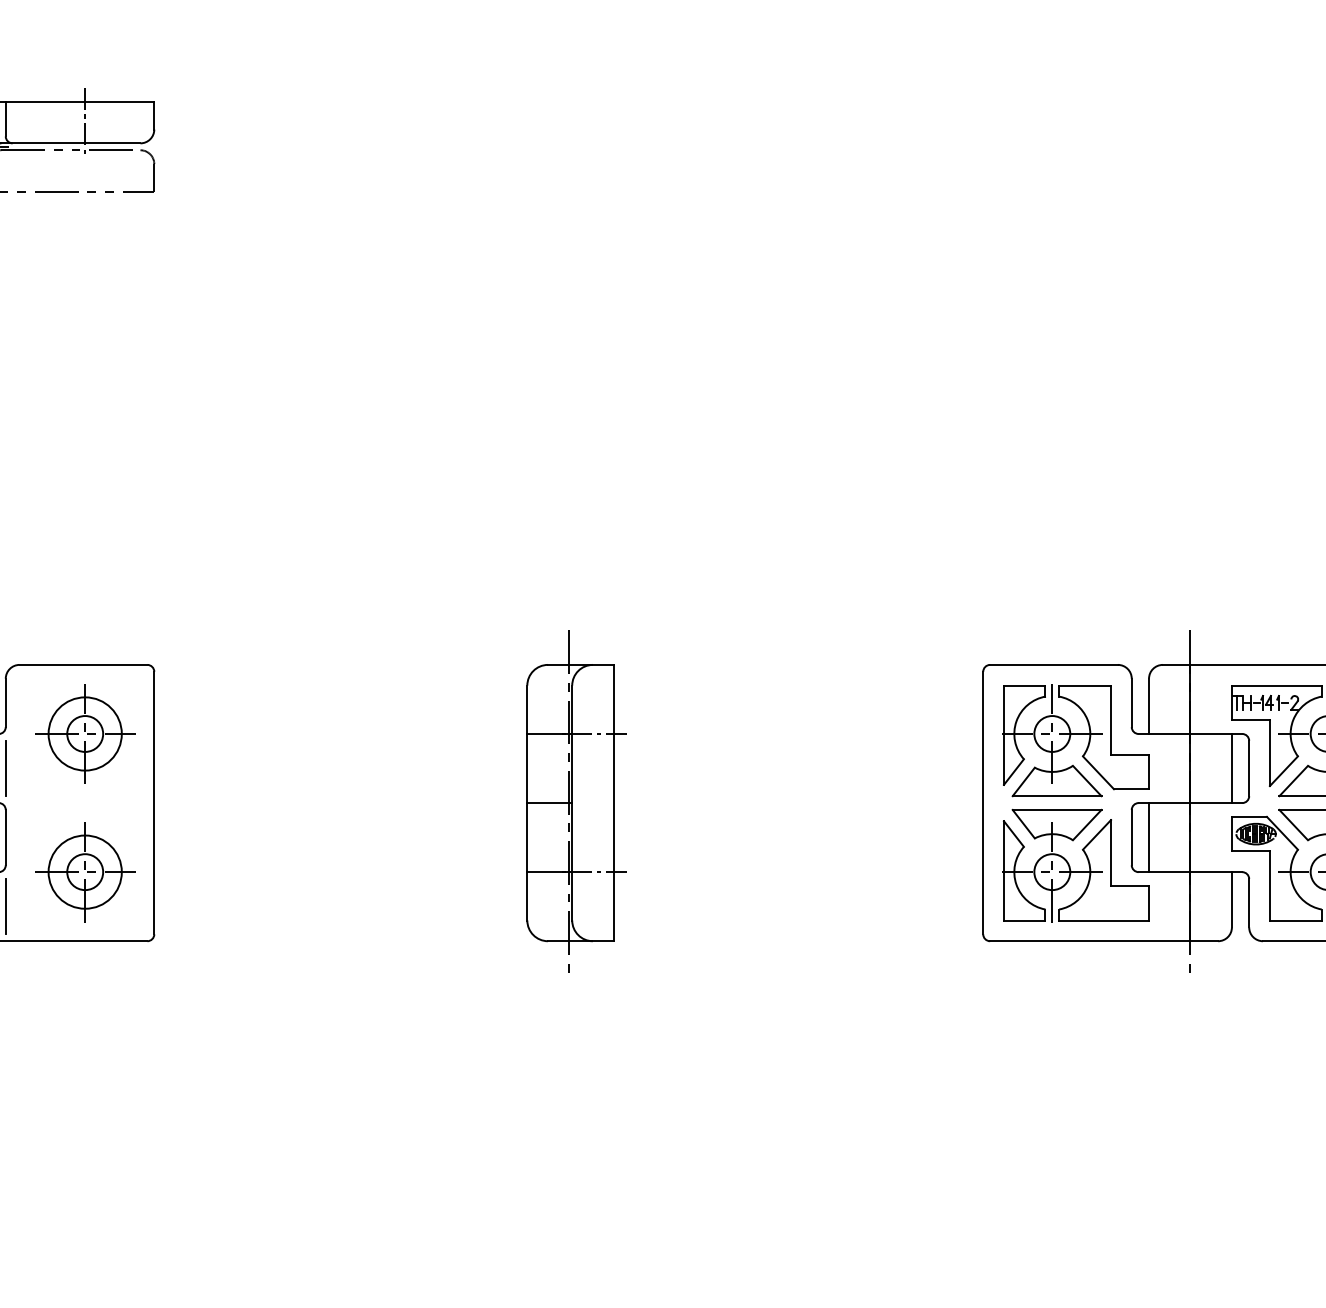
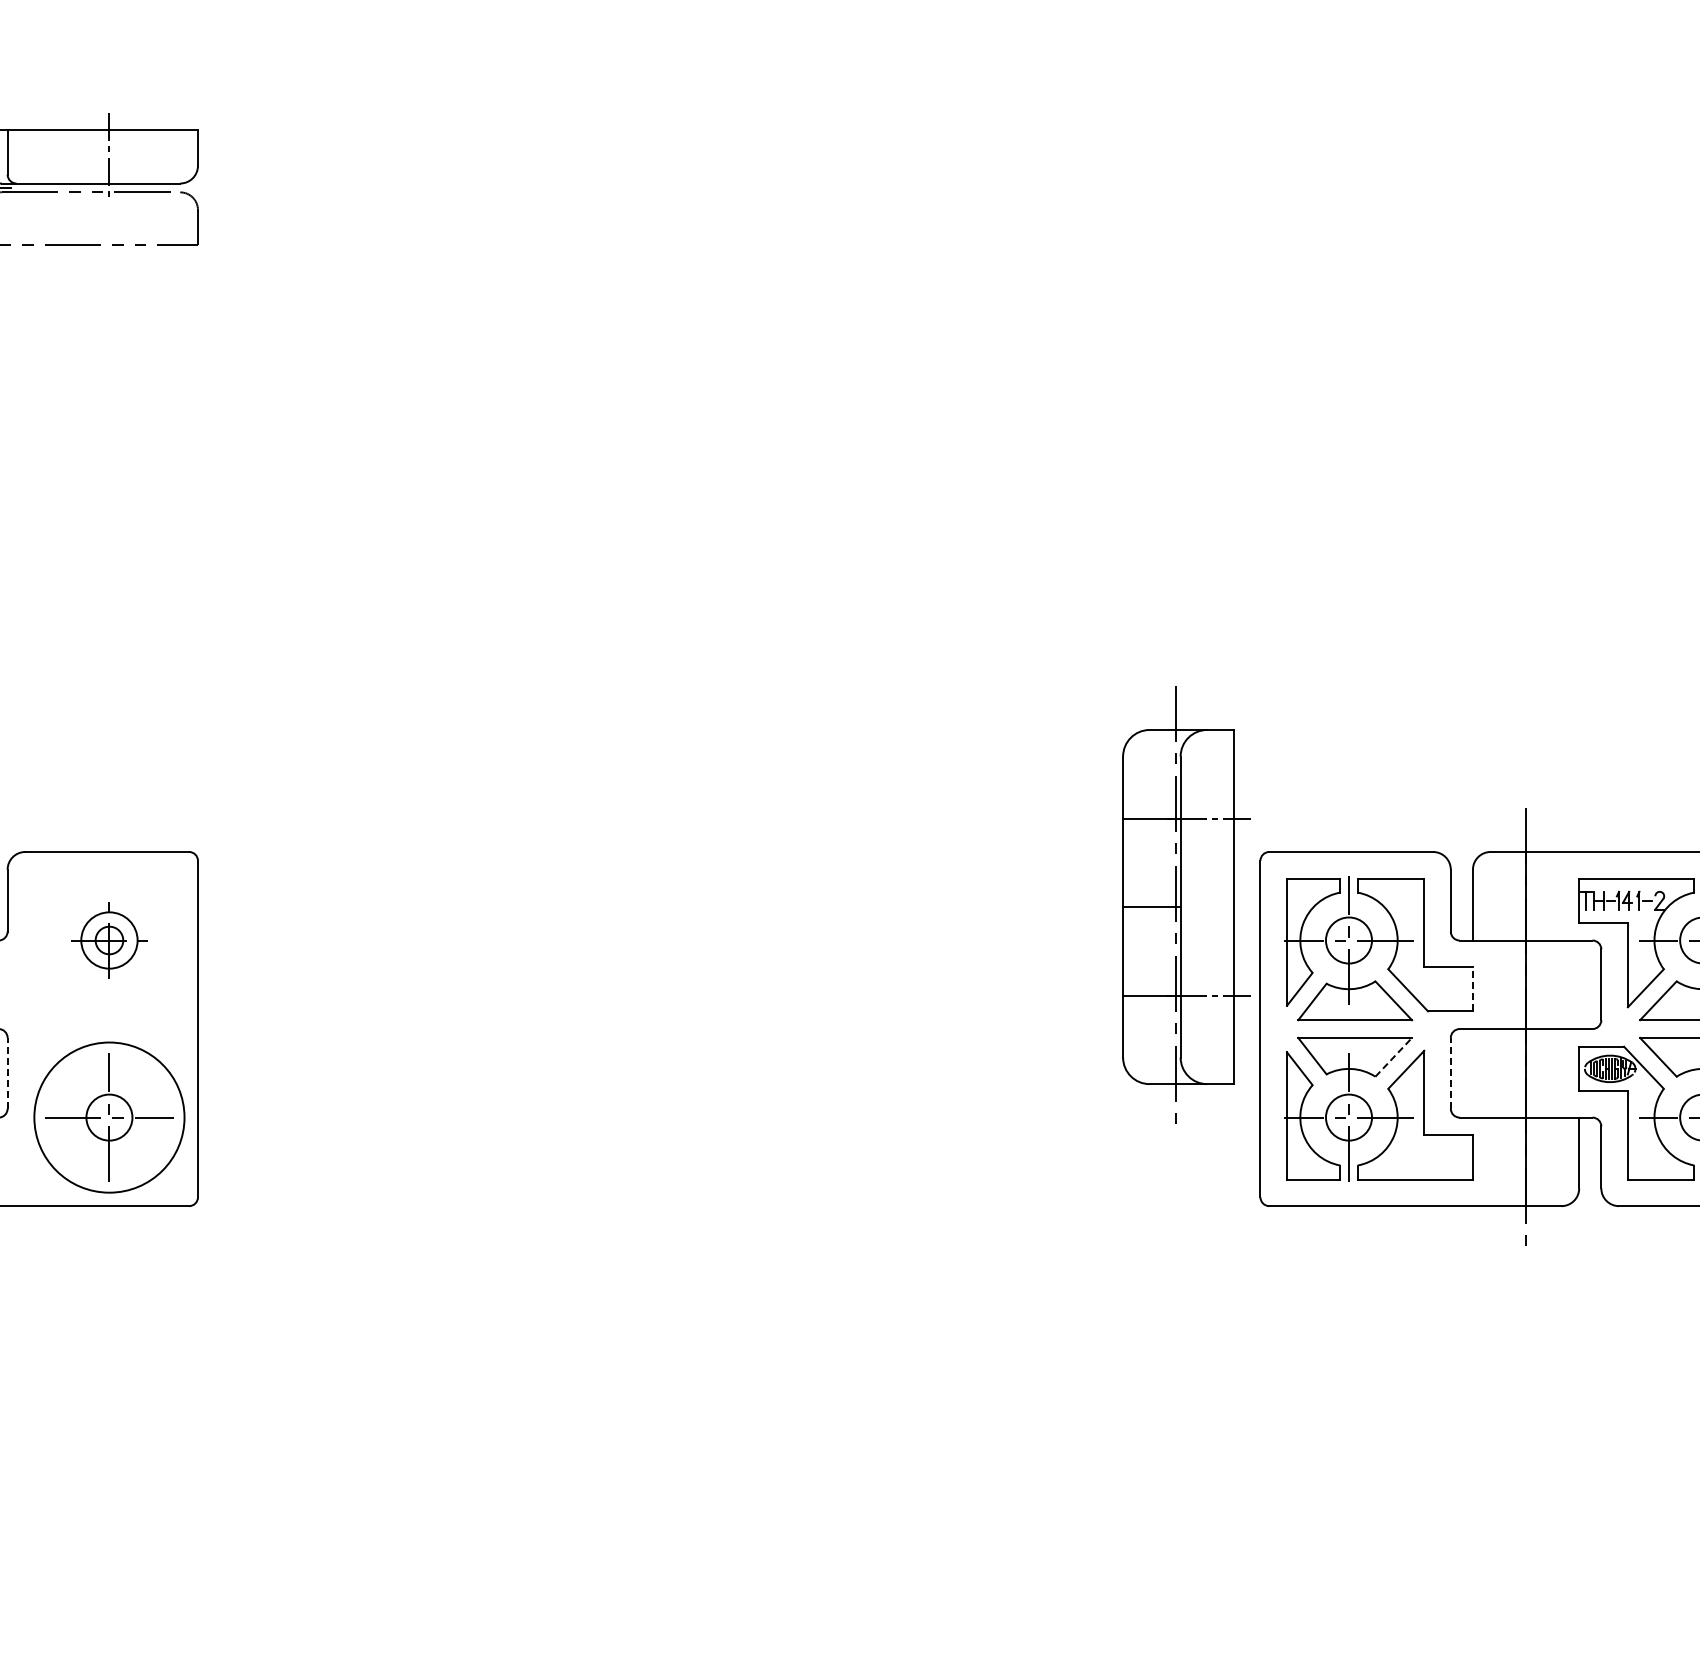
part: (85, 733) -> (109, 940), size x0.6
line: (5, 768) -> (7, 984), removed
line: (1232, 768) -> (1579, 984), removed
line: (1148, 771) -> (1472, 988), solid -> dashed
part: (576, 801) -> (1186, 904), moved
line: (1087, 825) -> (1393, 1057), solid -> dashed
line: (5, 836) -> (7, 1072), solid -> dashed
line: (1131, 836) -> (1450, 1072), solid -> dashed
line: (1148, 837) -> (1472, 1073), removed
circle: (85, 872) -> (109, 1117), size x1.6
line: (5, 906) -> (7, 1161), removed

